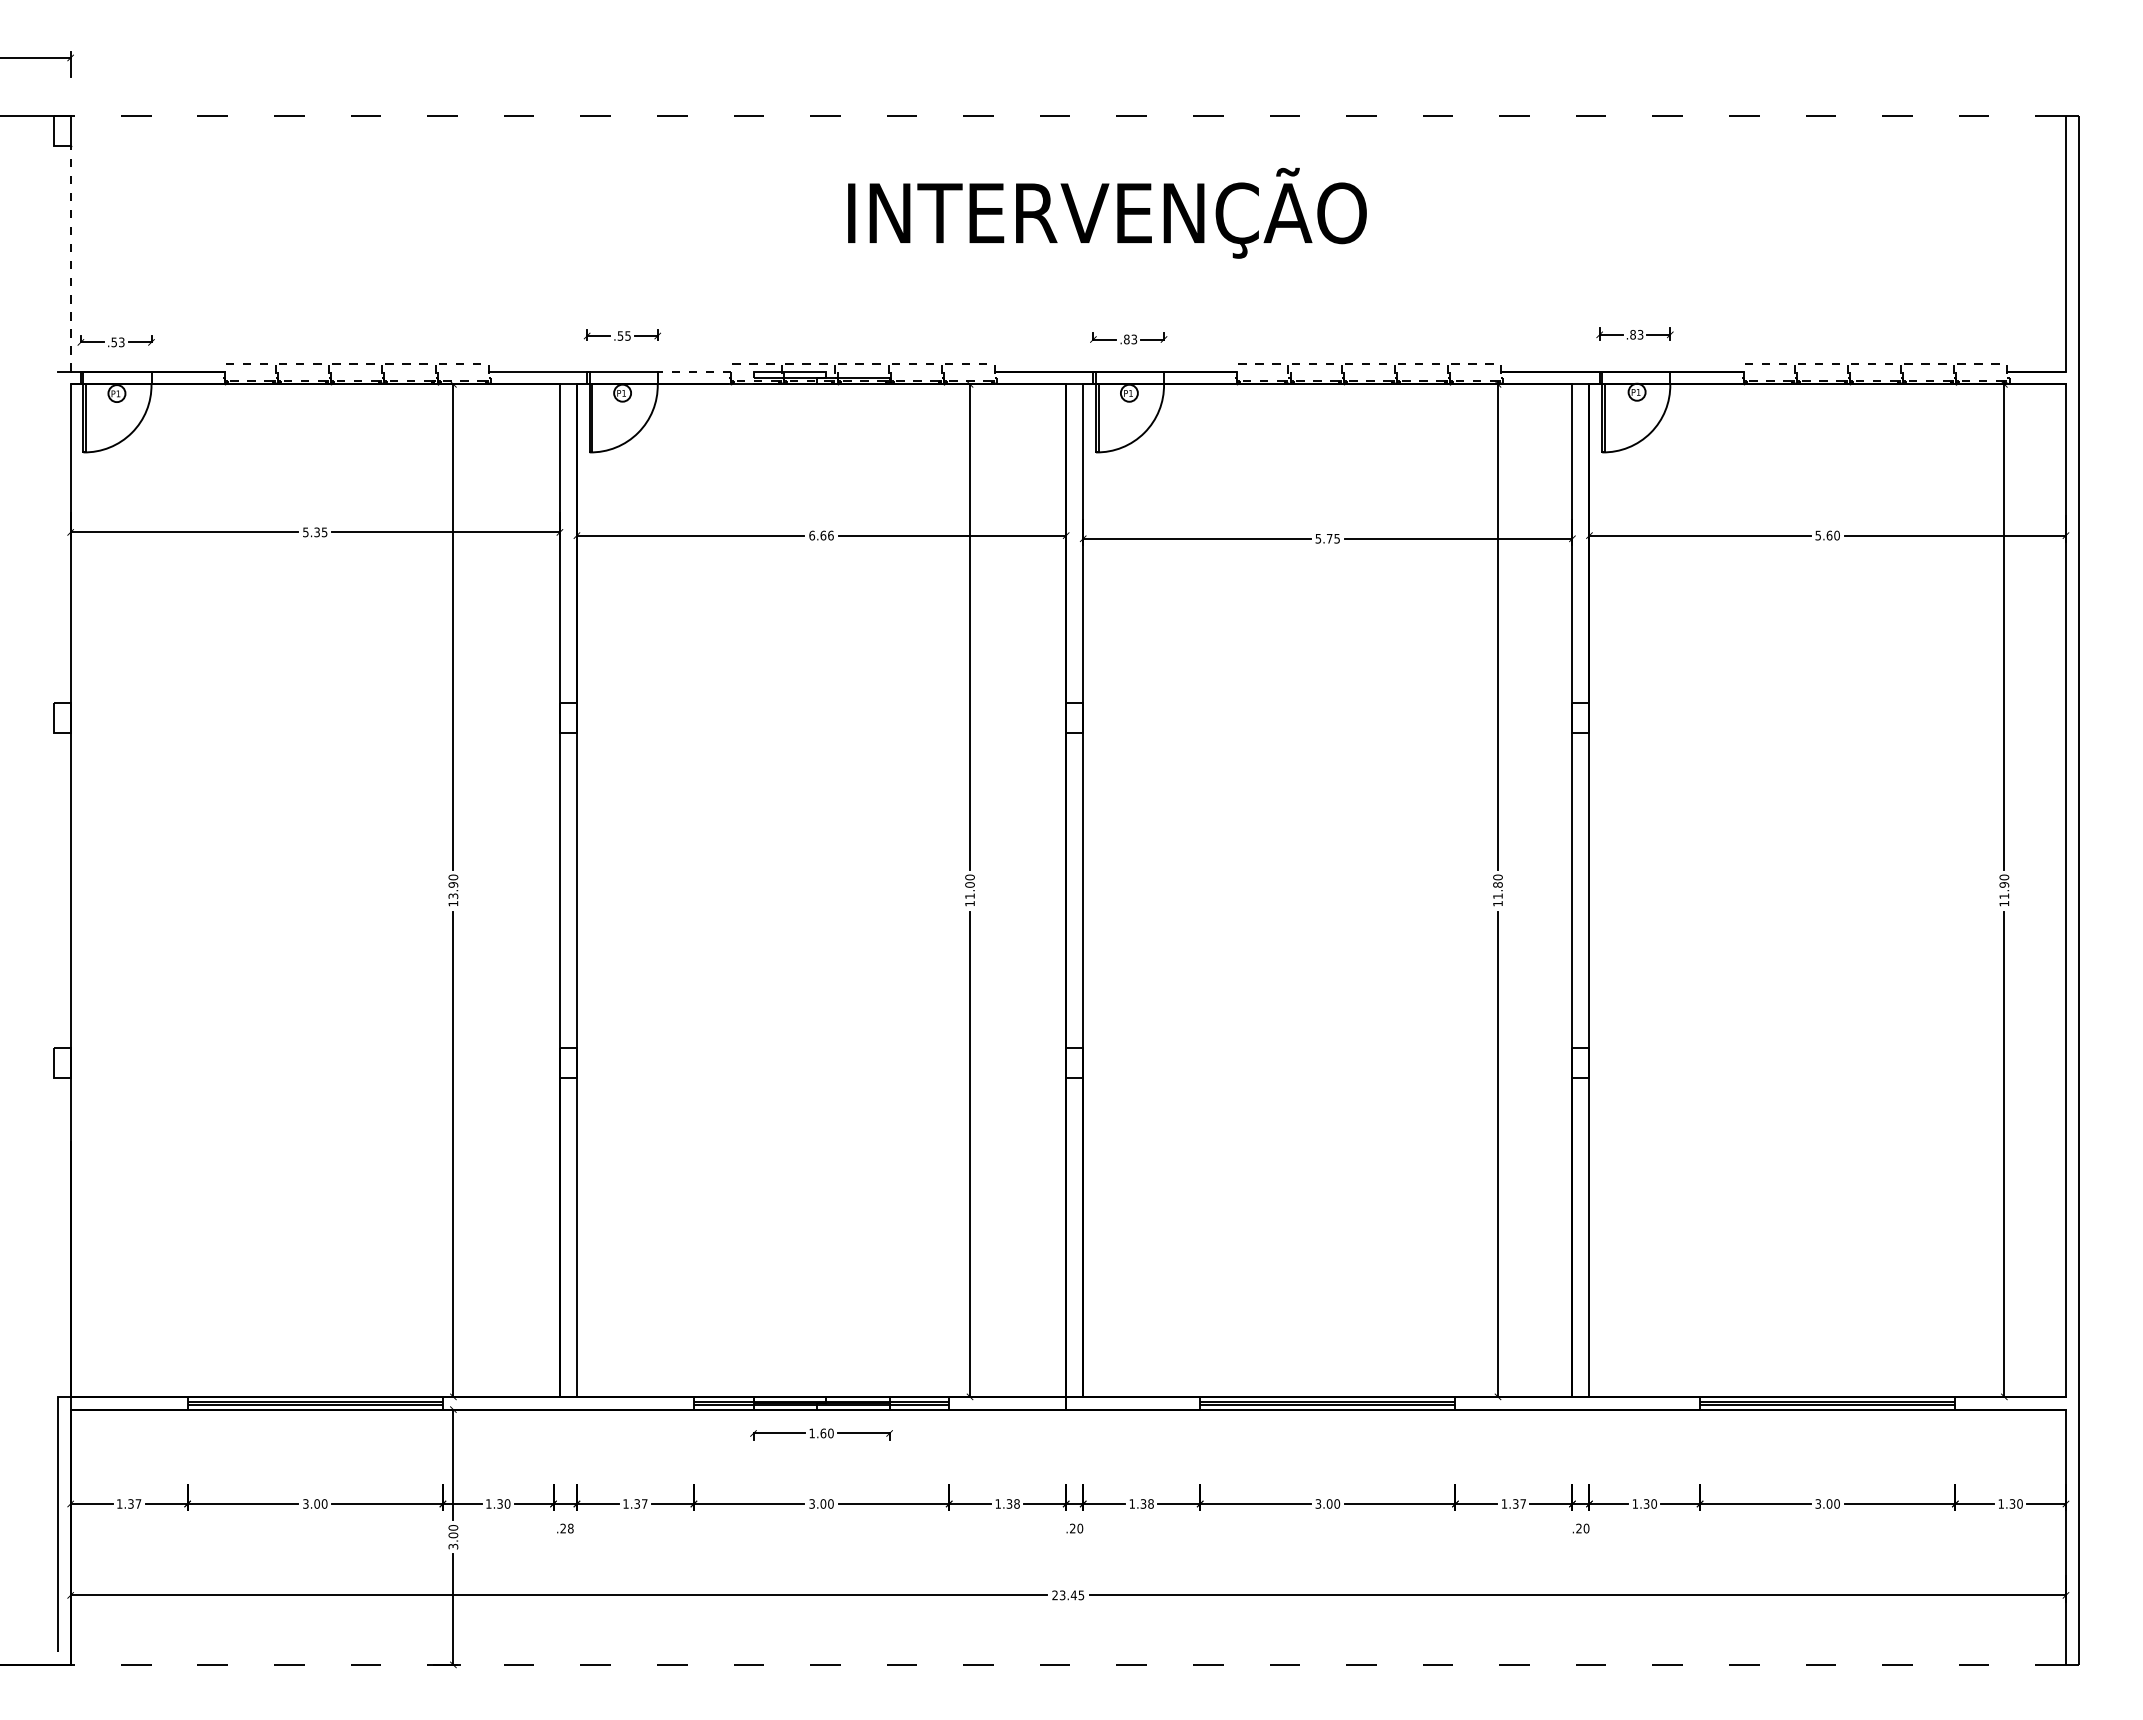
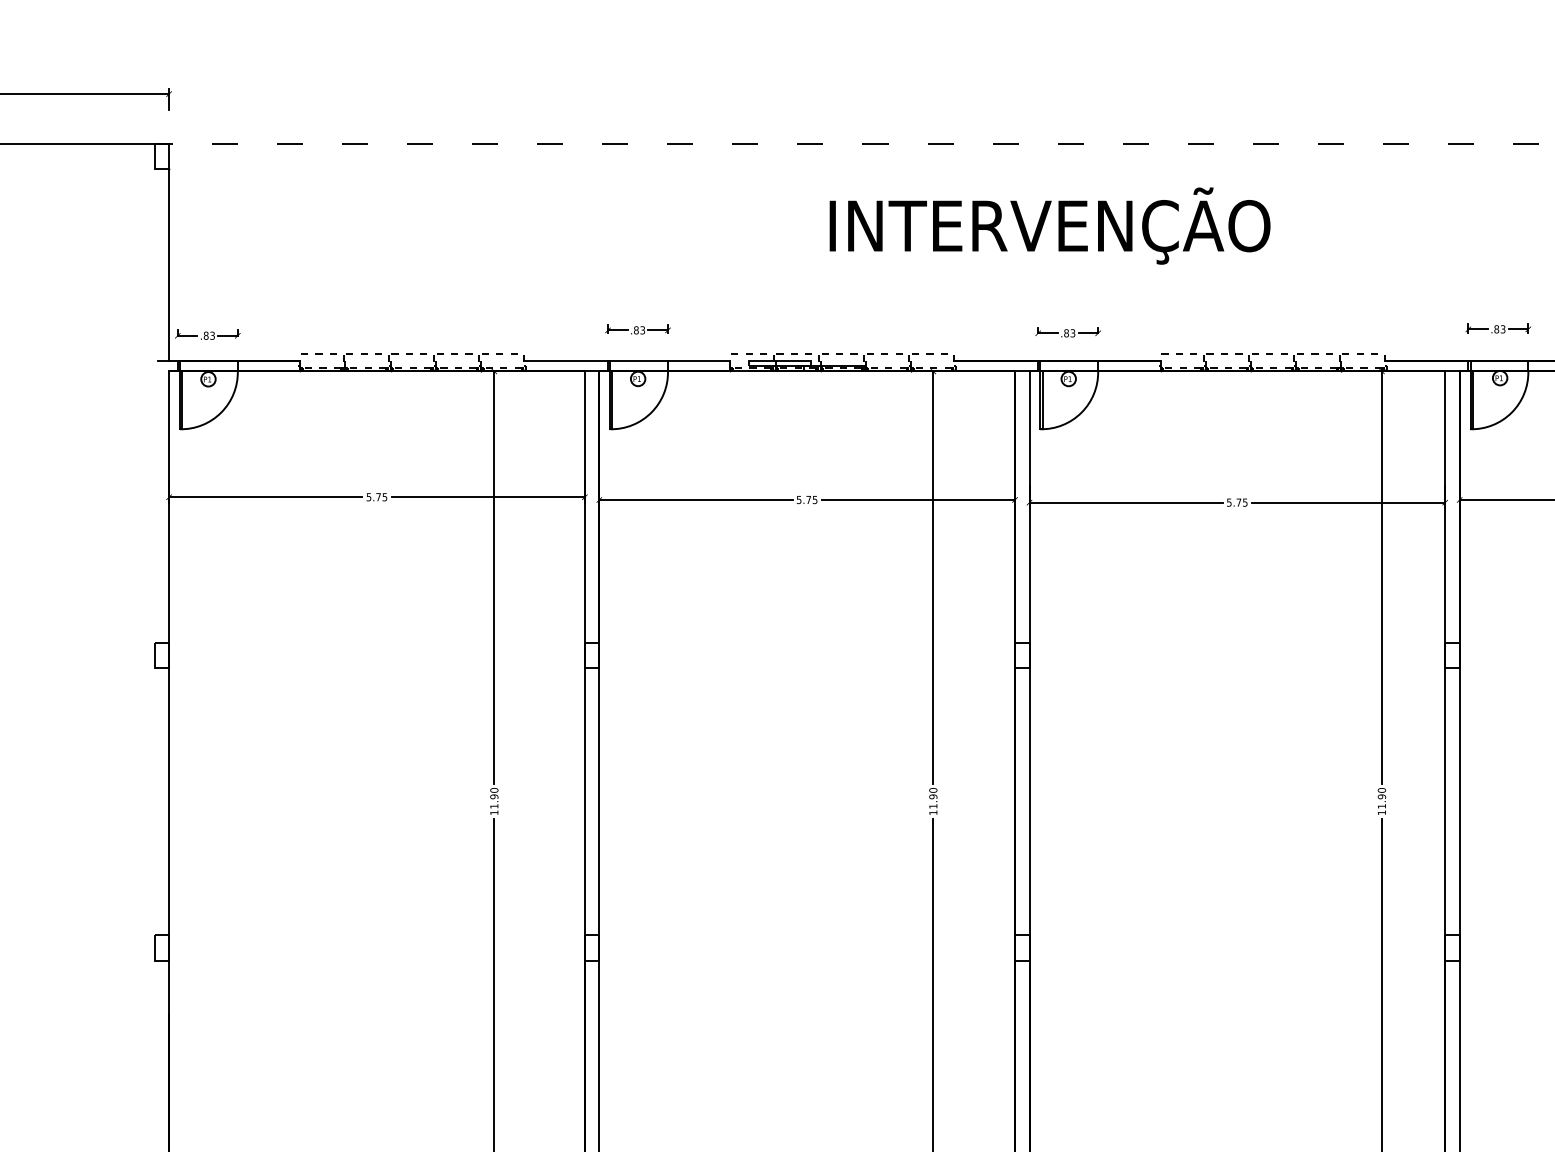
line: (70, 258) -> (169, 264), dashed -> solid
text: (623, 335) -> (638, 329), .55 -> .83
text: (114, 342) -> (206, 335), .53 -> .83
line: (694, 371) -> (699, 360), dashed -> solid
text: (316, 532) -> (378, 497), 5.35 -> 5.75
text: (821, 535) -> (807, 499), 6.66 -> 5.75
text: (969, 884) -> (932, 796), 11.00 -> 11.90
text: (1497, 884) -> (1381, 796), 11.80 -> 11.90
text: (453, 895) -> (494, 805), 13.90 -> 11.90

